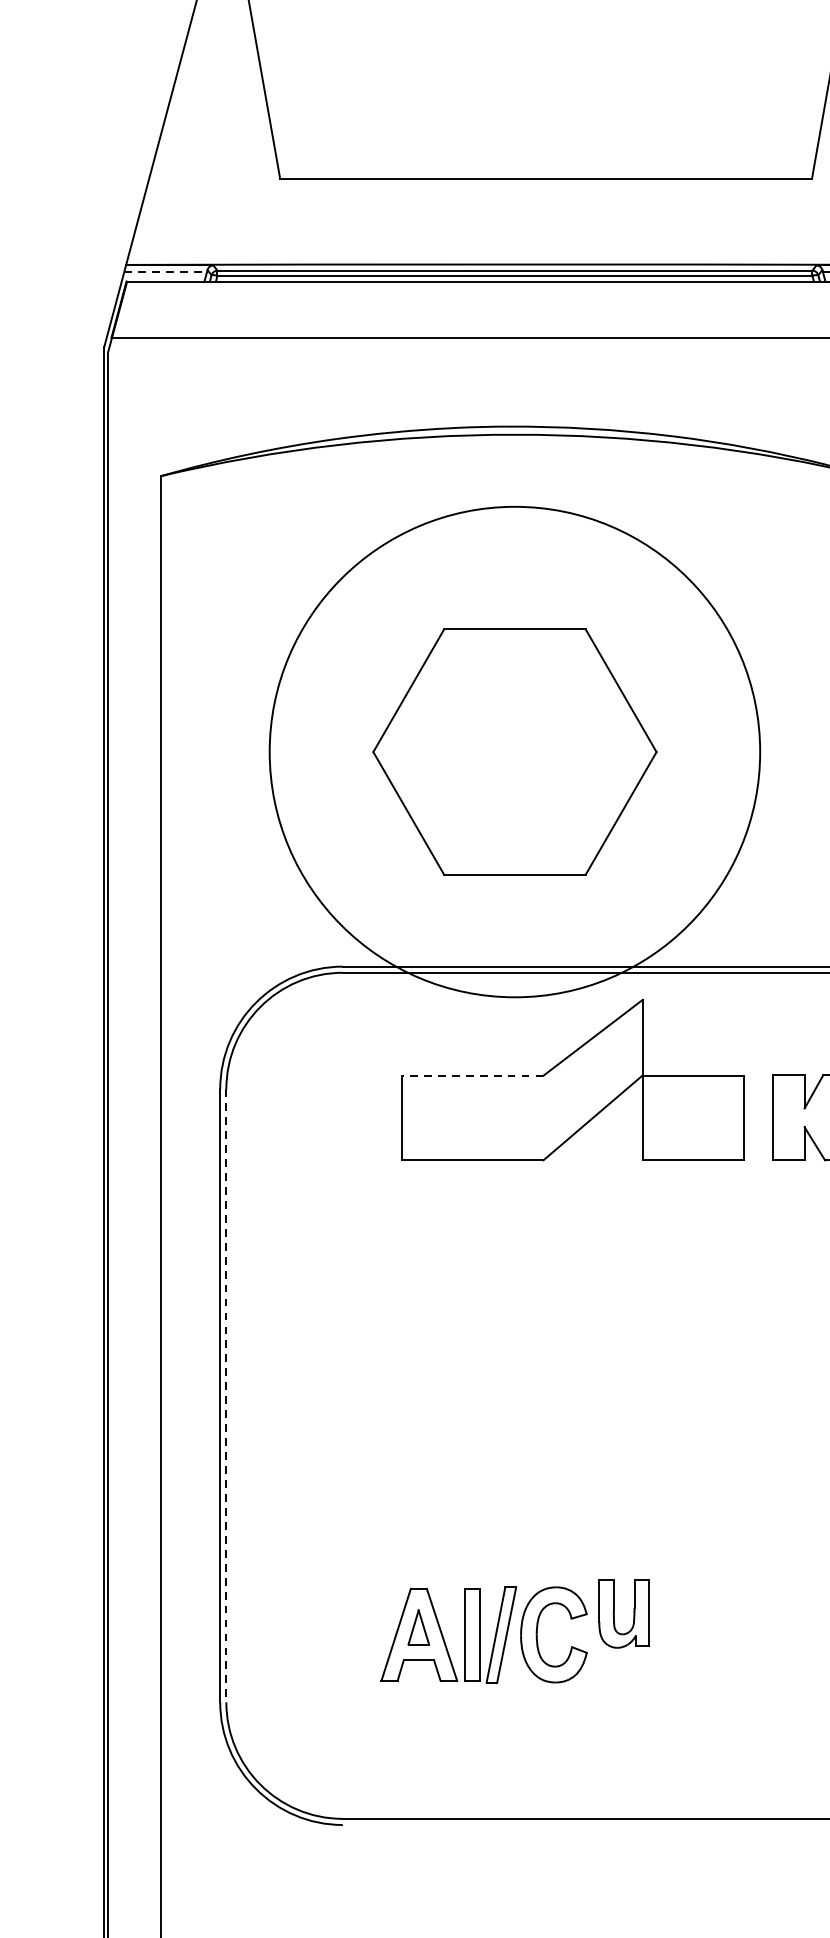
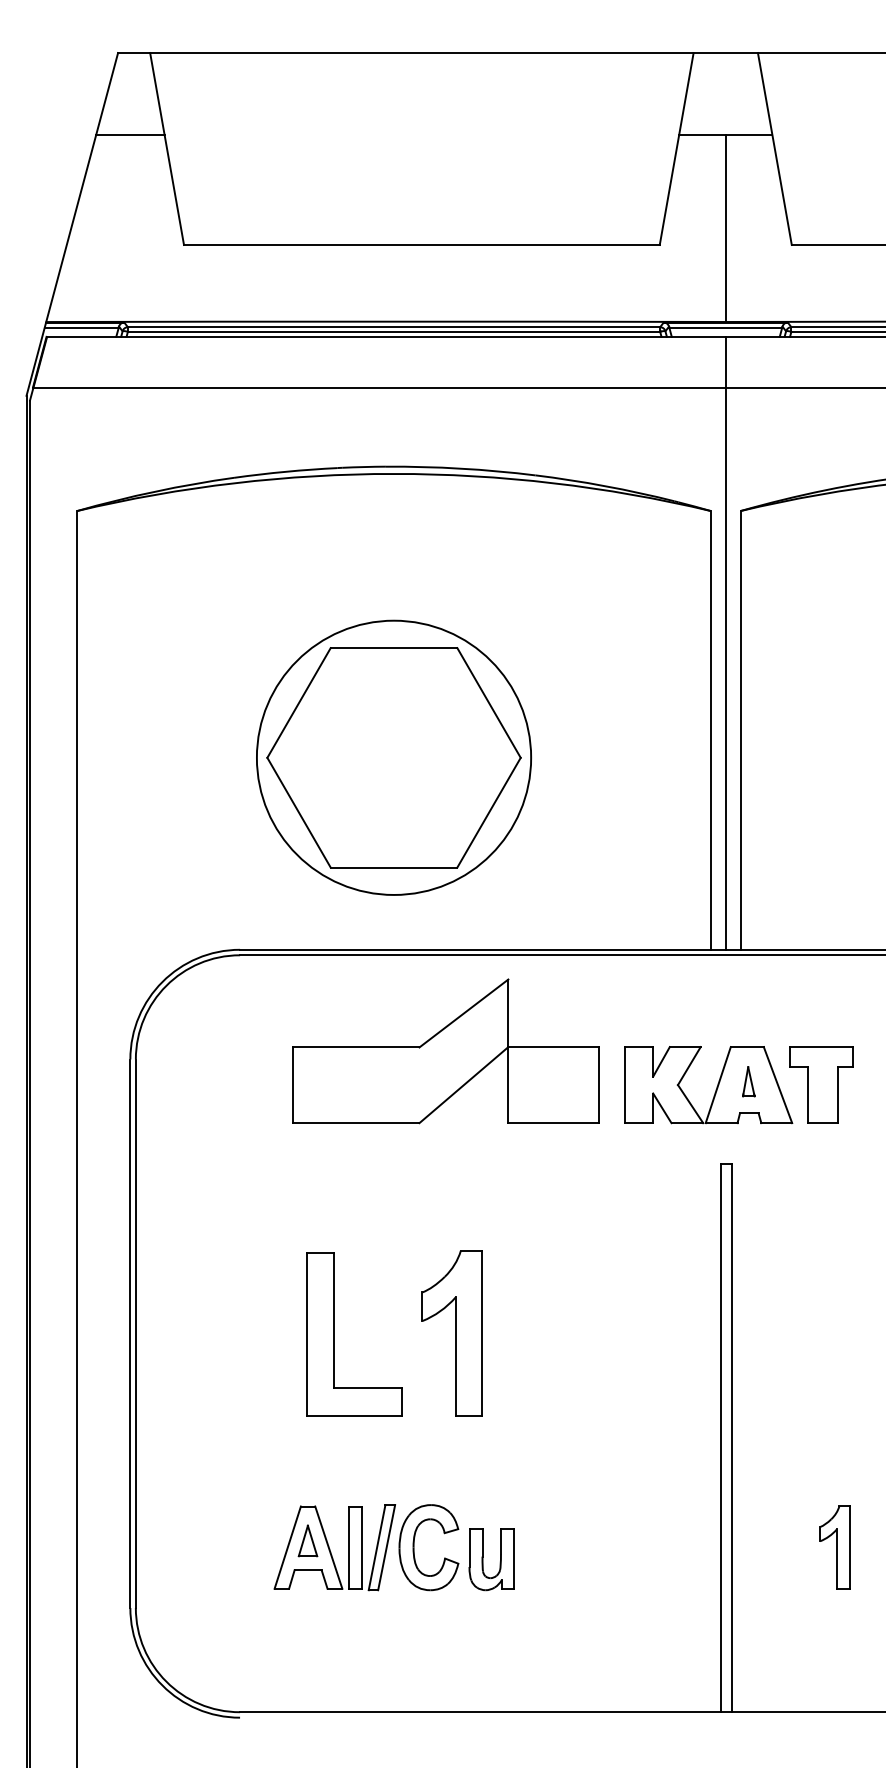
line: (220, 56) -> (130, 135), added
line: (166, 271) -> (82, 327), dashed -> solid
circle: (514, 751) -> (393, 757), size x0.62
line: (471, 1075) -> (355, 1047), dashed -> solid
part: (579, 1395) -> (451, 1333), added
line: (225, 1396) -> (135, 1334), dashed -> solid
part: (448, 1396) -> (334, 1334), added
part: (614, 1613) -> (483, 1559), moved

